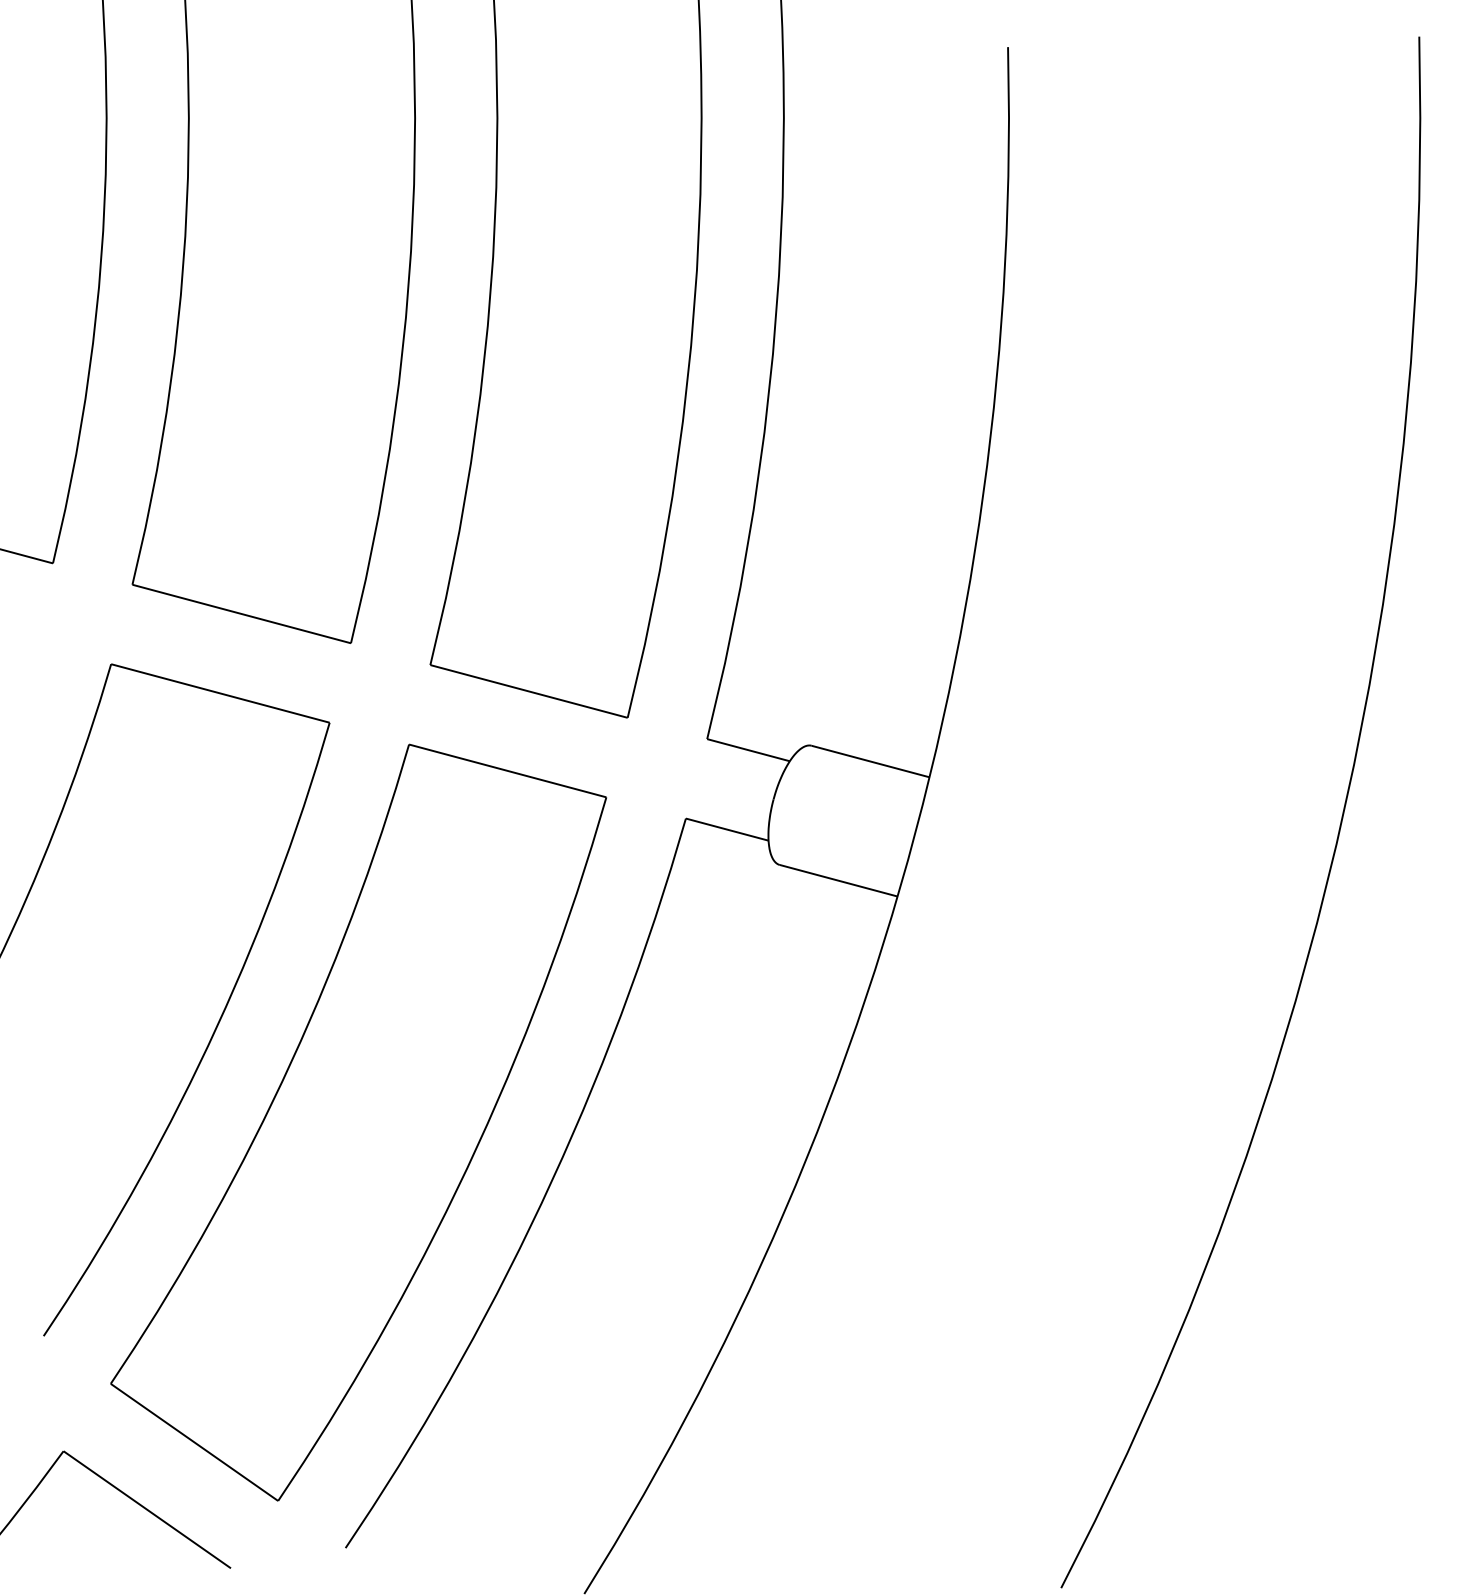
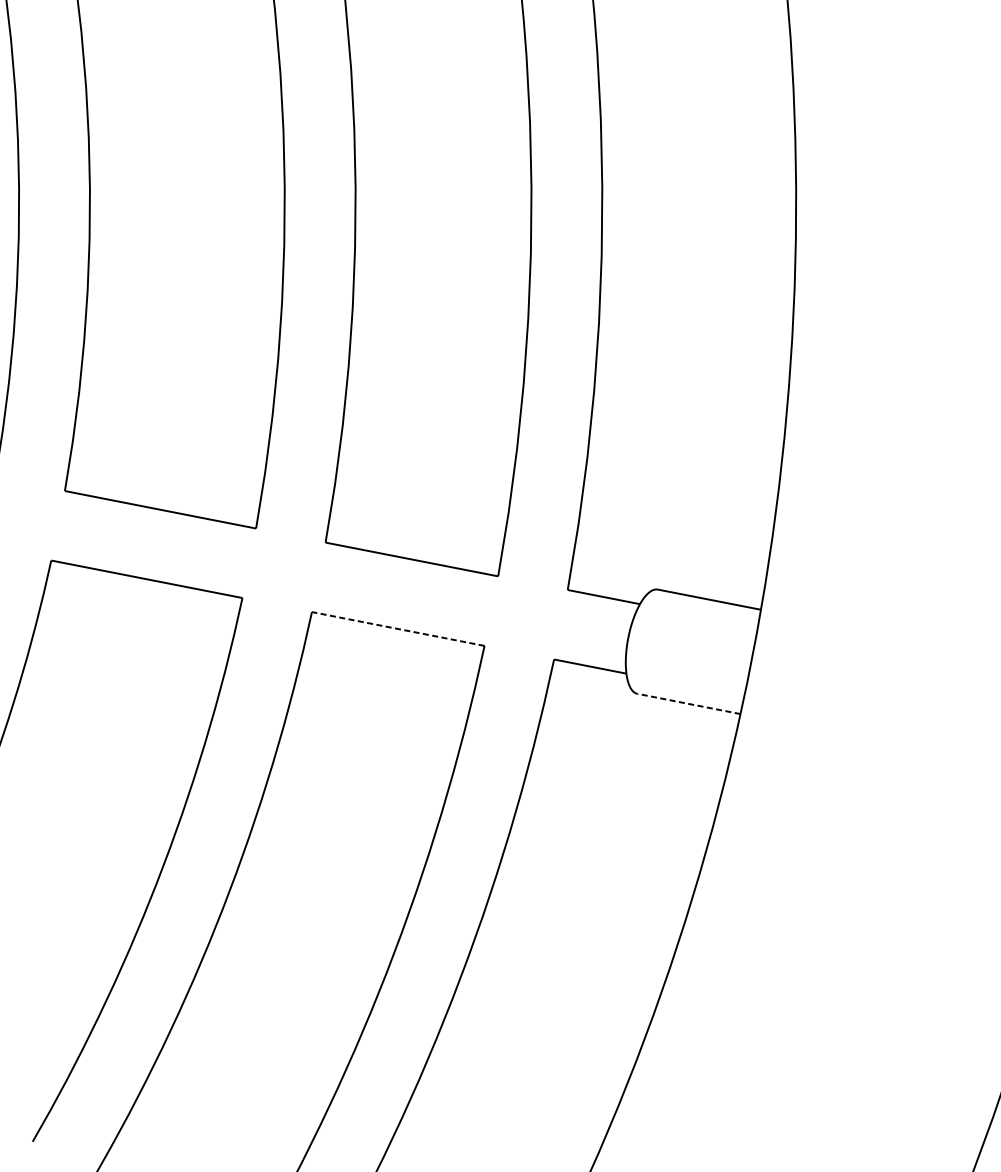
line: (507, 770) -> (398, 628), solid -> dashed
line: (838, 880) -> (688, 703), solid -> dashed

